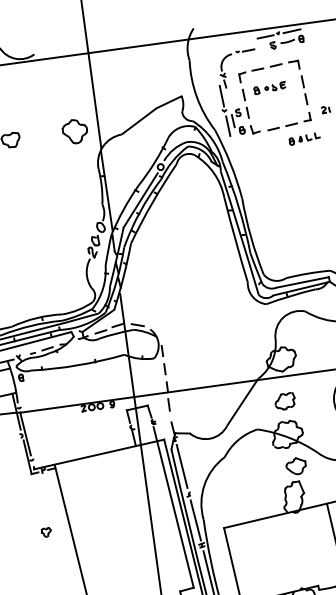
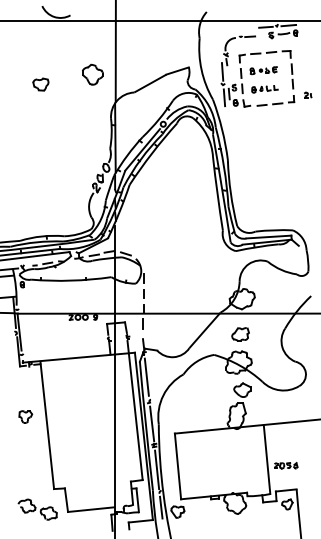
part: (74, 131) -> (92, 74), moved
part: (304, 139) -> (264, 89), moved
part: (46, 531) -> (25, 416), size x1.67

